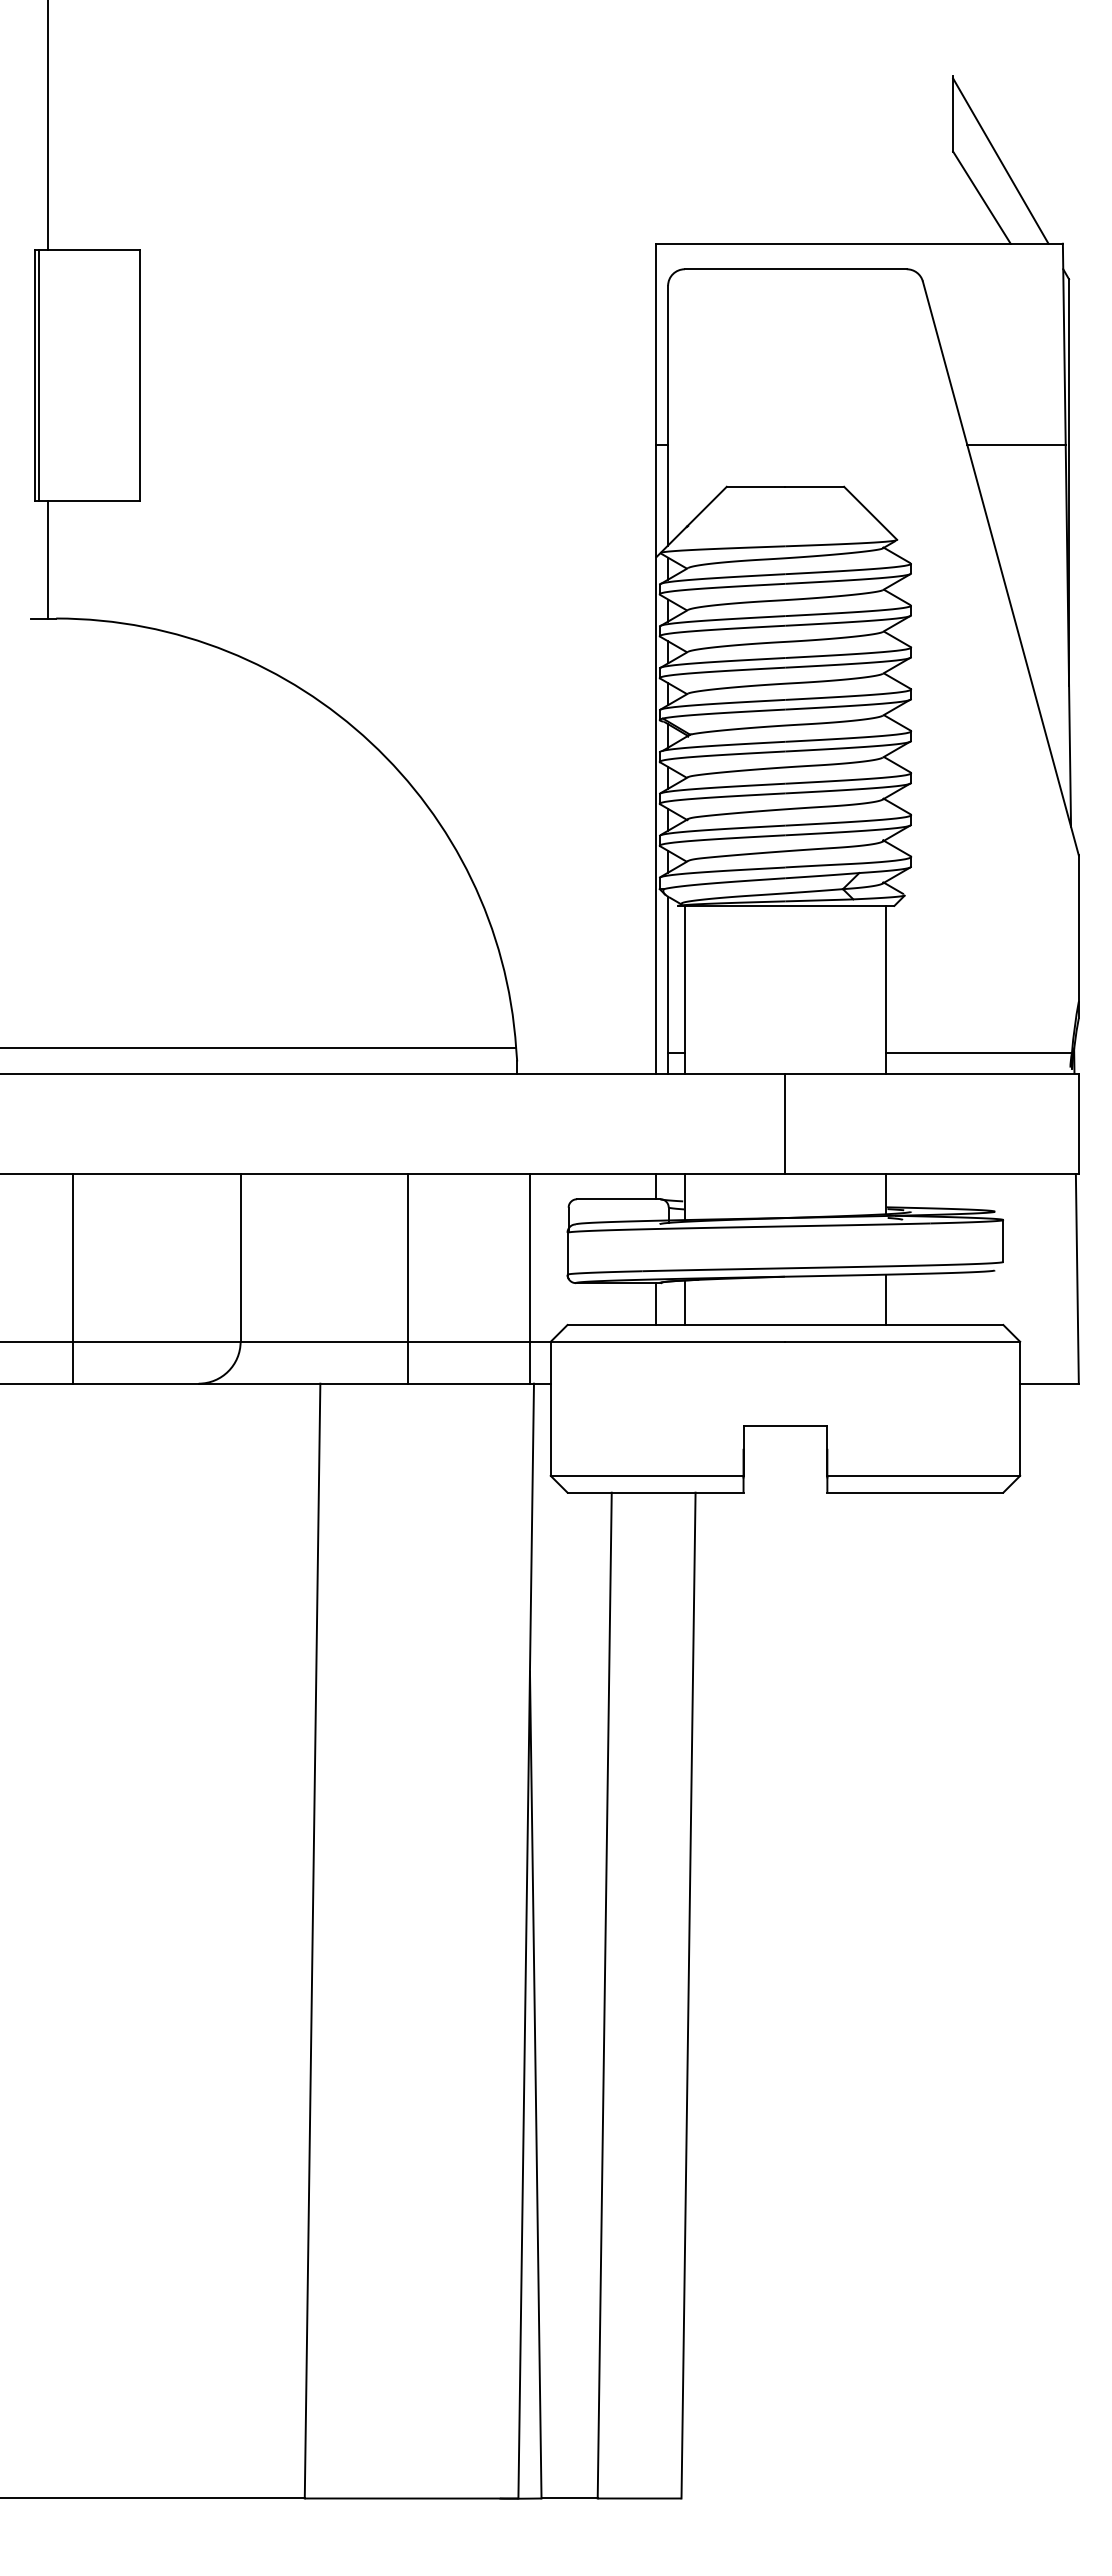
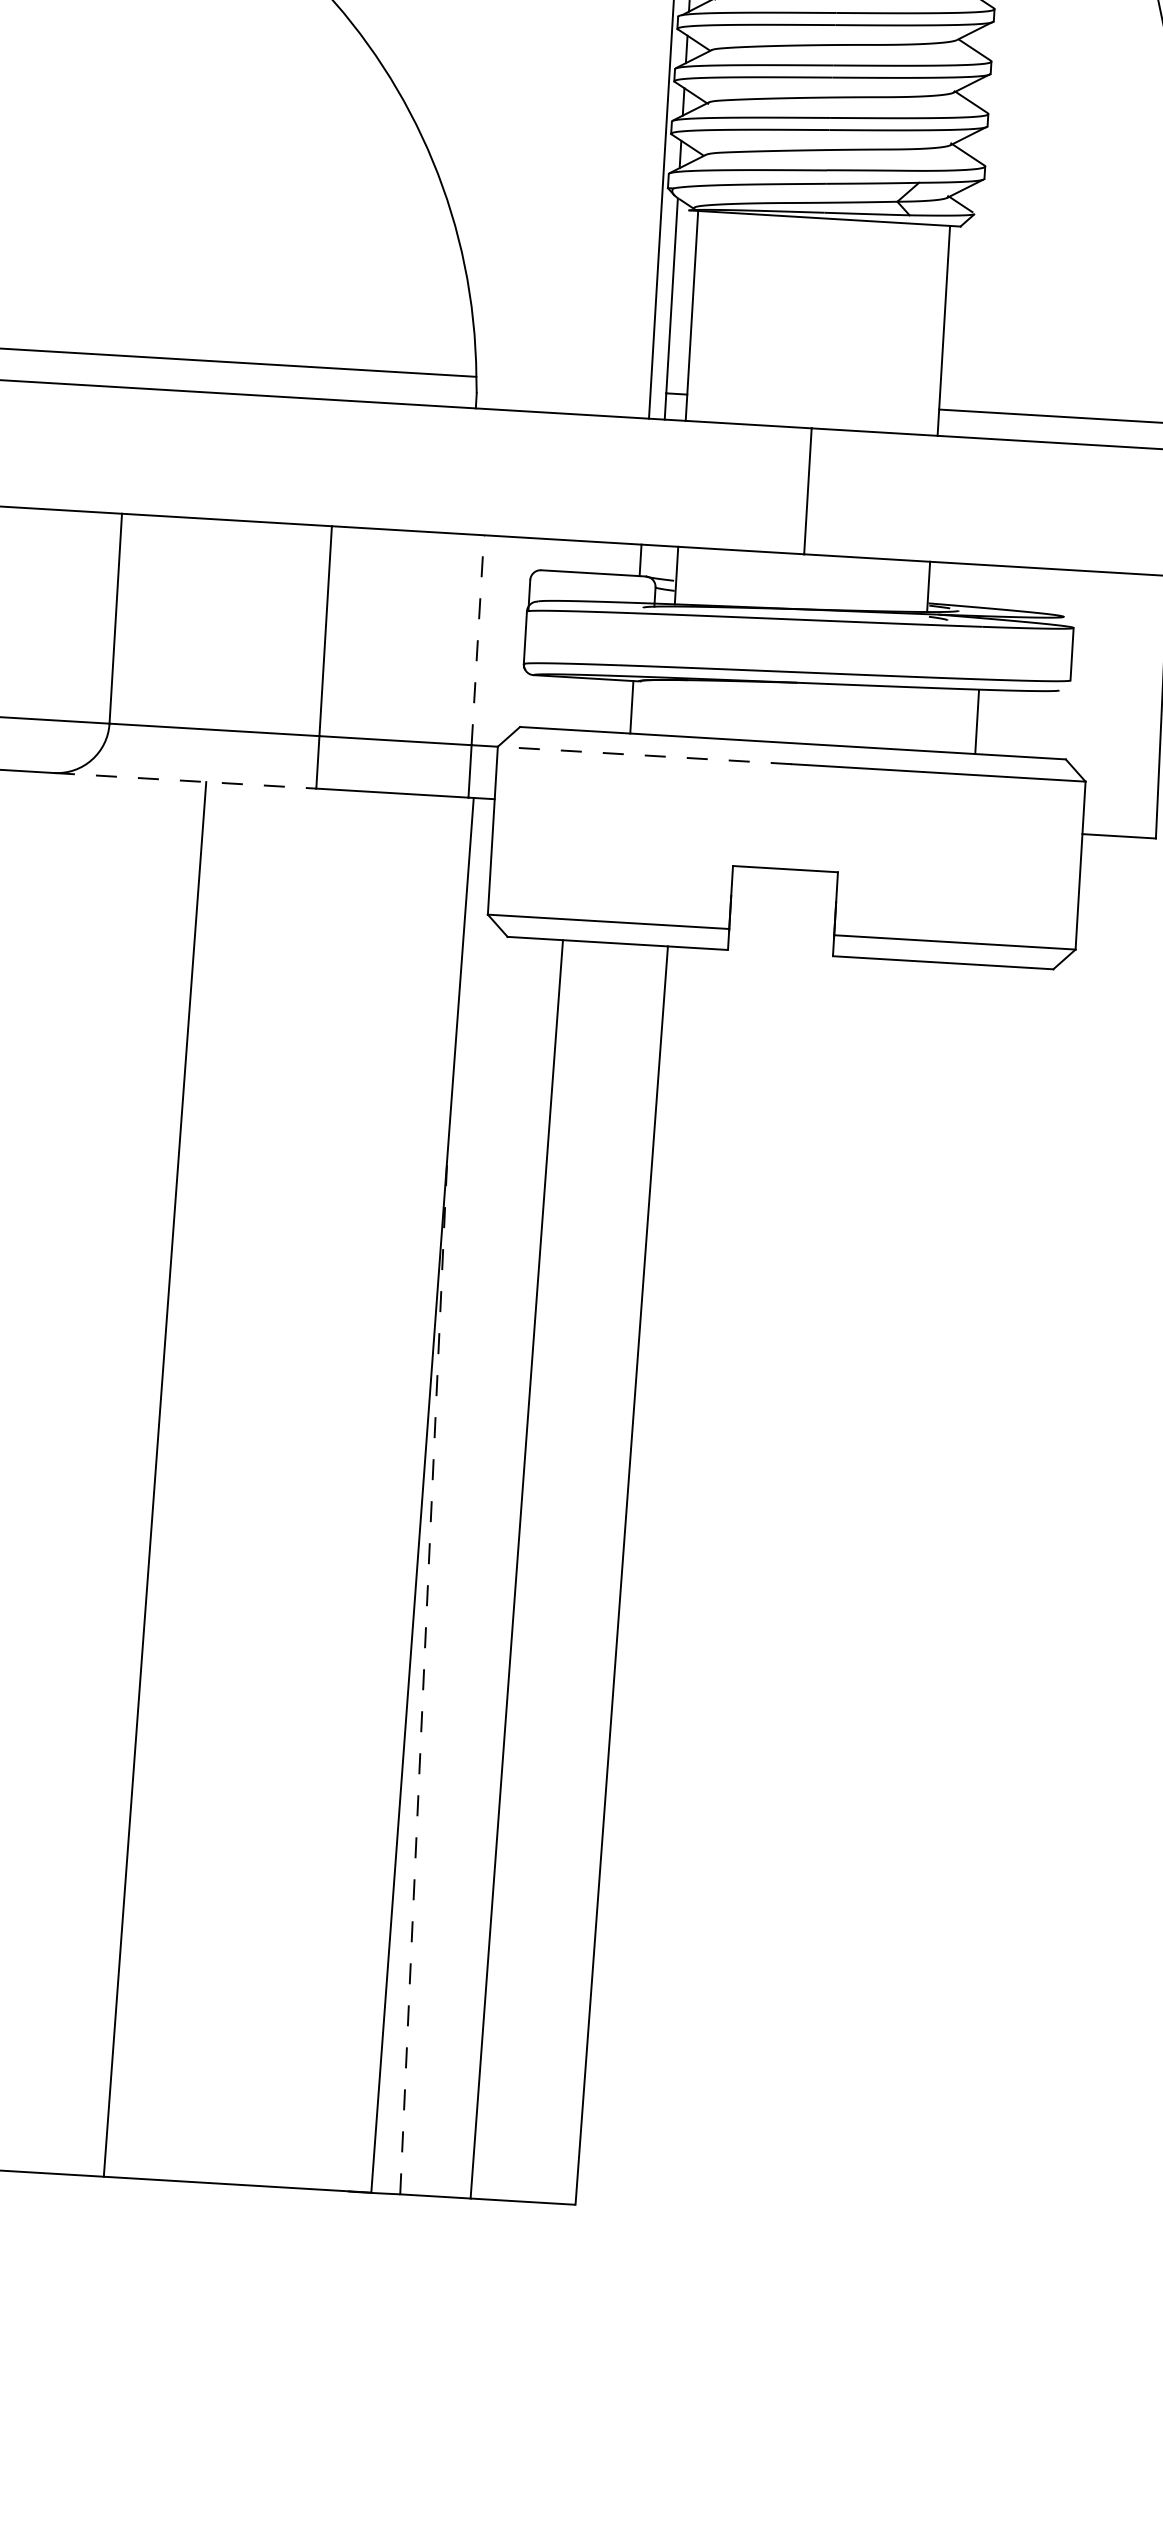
line: (529, 1257) -> (477, 639), solid -> dashed
line: (886, 1299) -> (977, 722), moved
line: (684, 1302) -> (668, 707), removed
line: (667, 1341) -> (644, 755), solid -> dashed
line: (303, 1383) -> (185, 780), solid -> dashed
line: (535, 2084) -> (423, 1675), solid -> dashed

